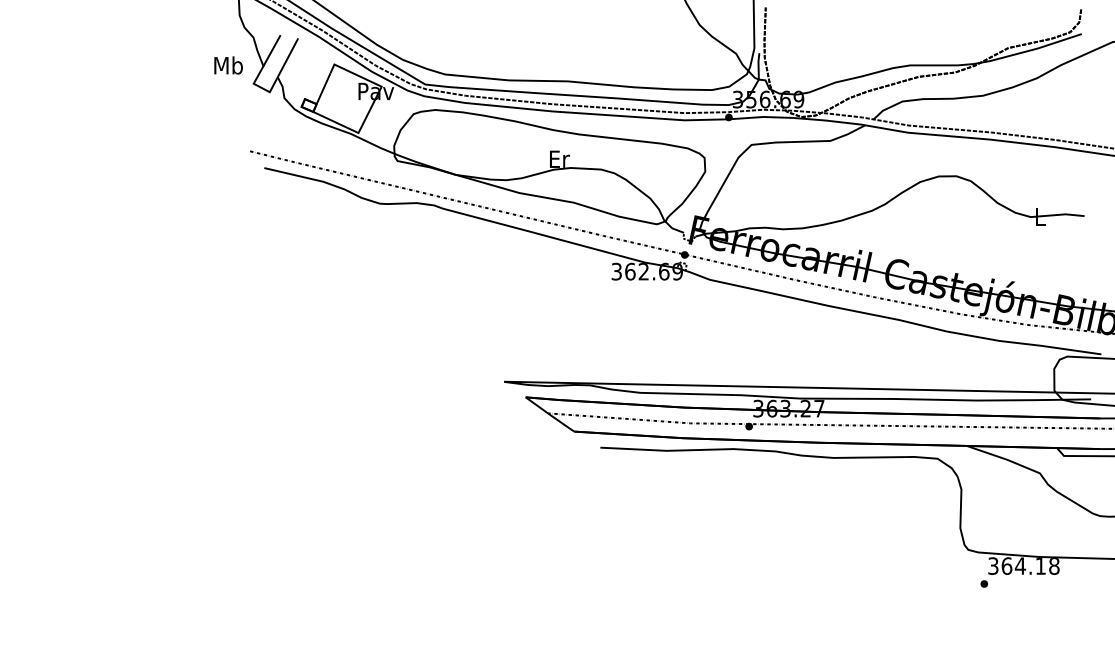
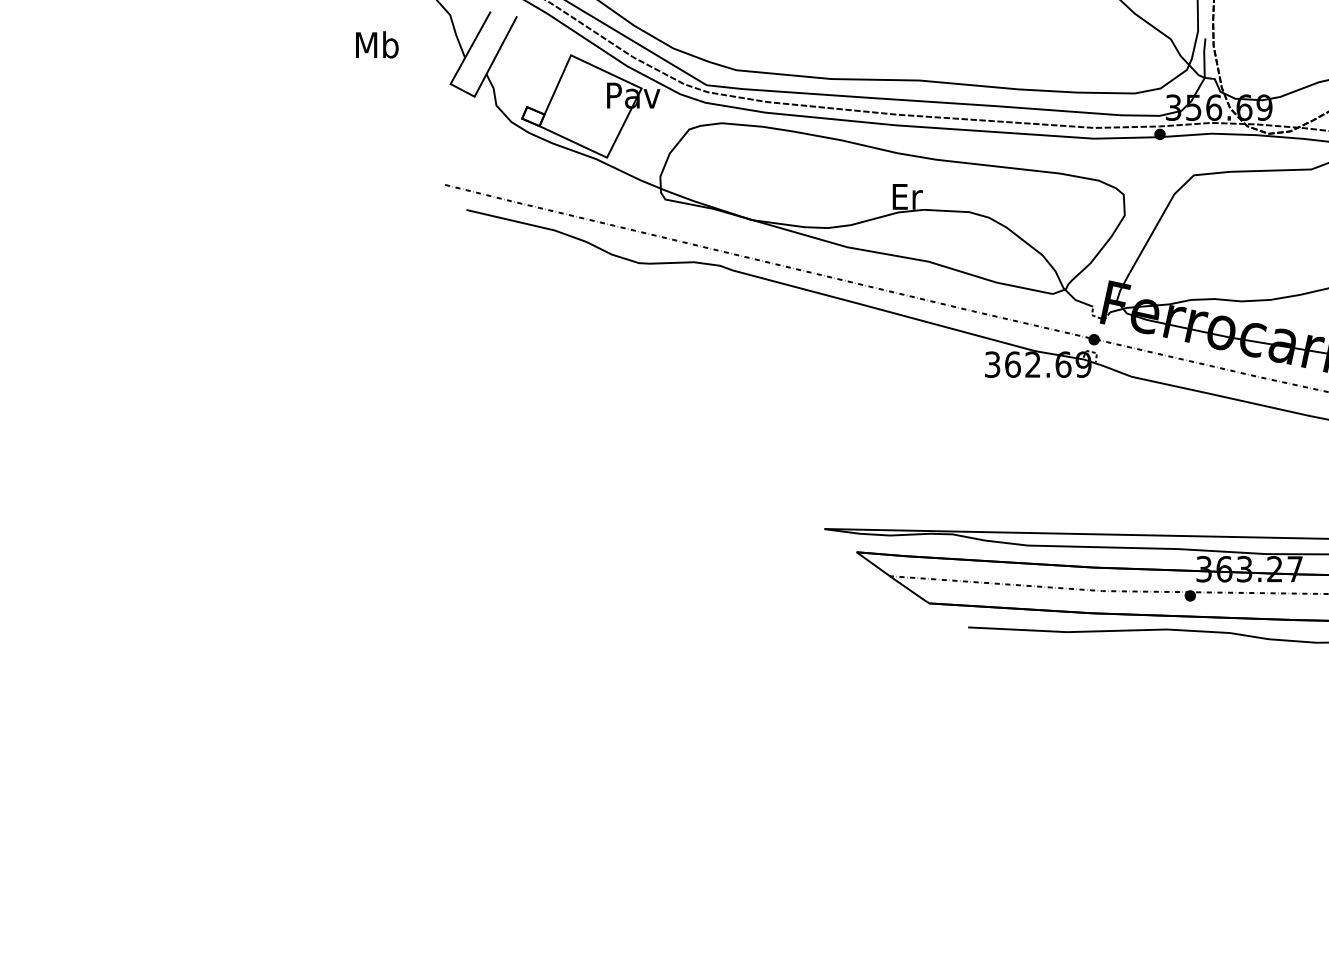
text: (228, 65) -> (377, 44), moved

